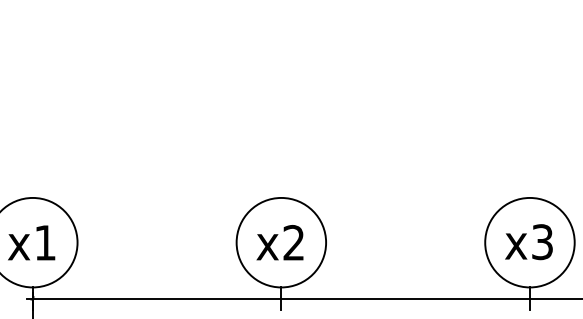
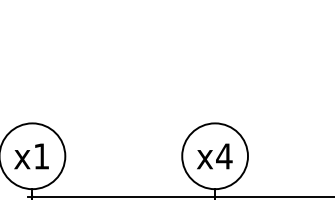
text: (293, 242) -> (224, 156), x2 -> x4

